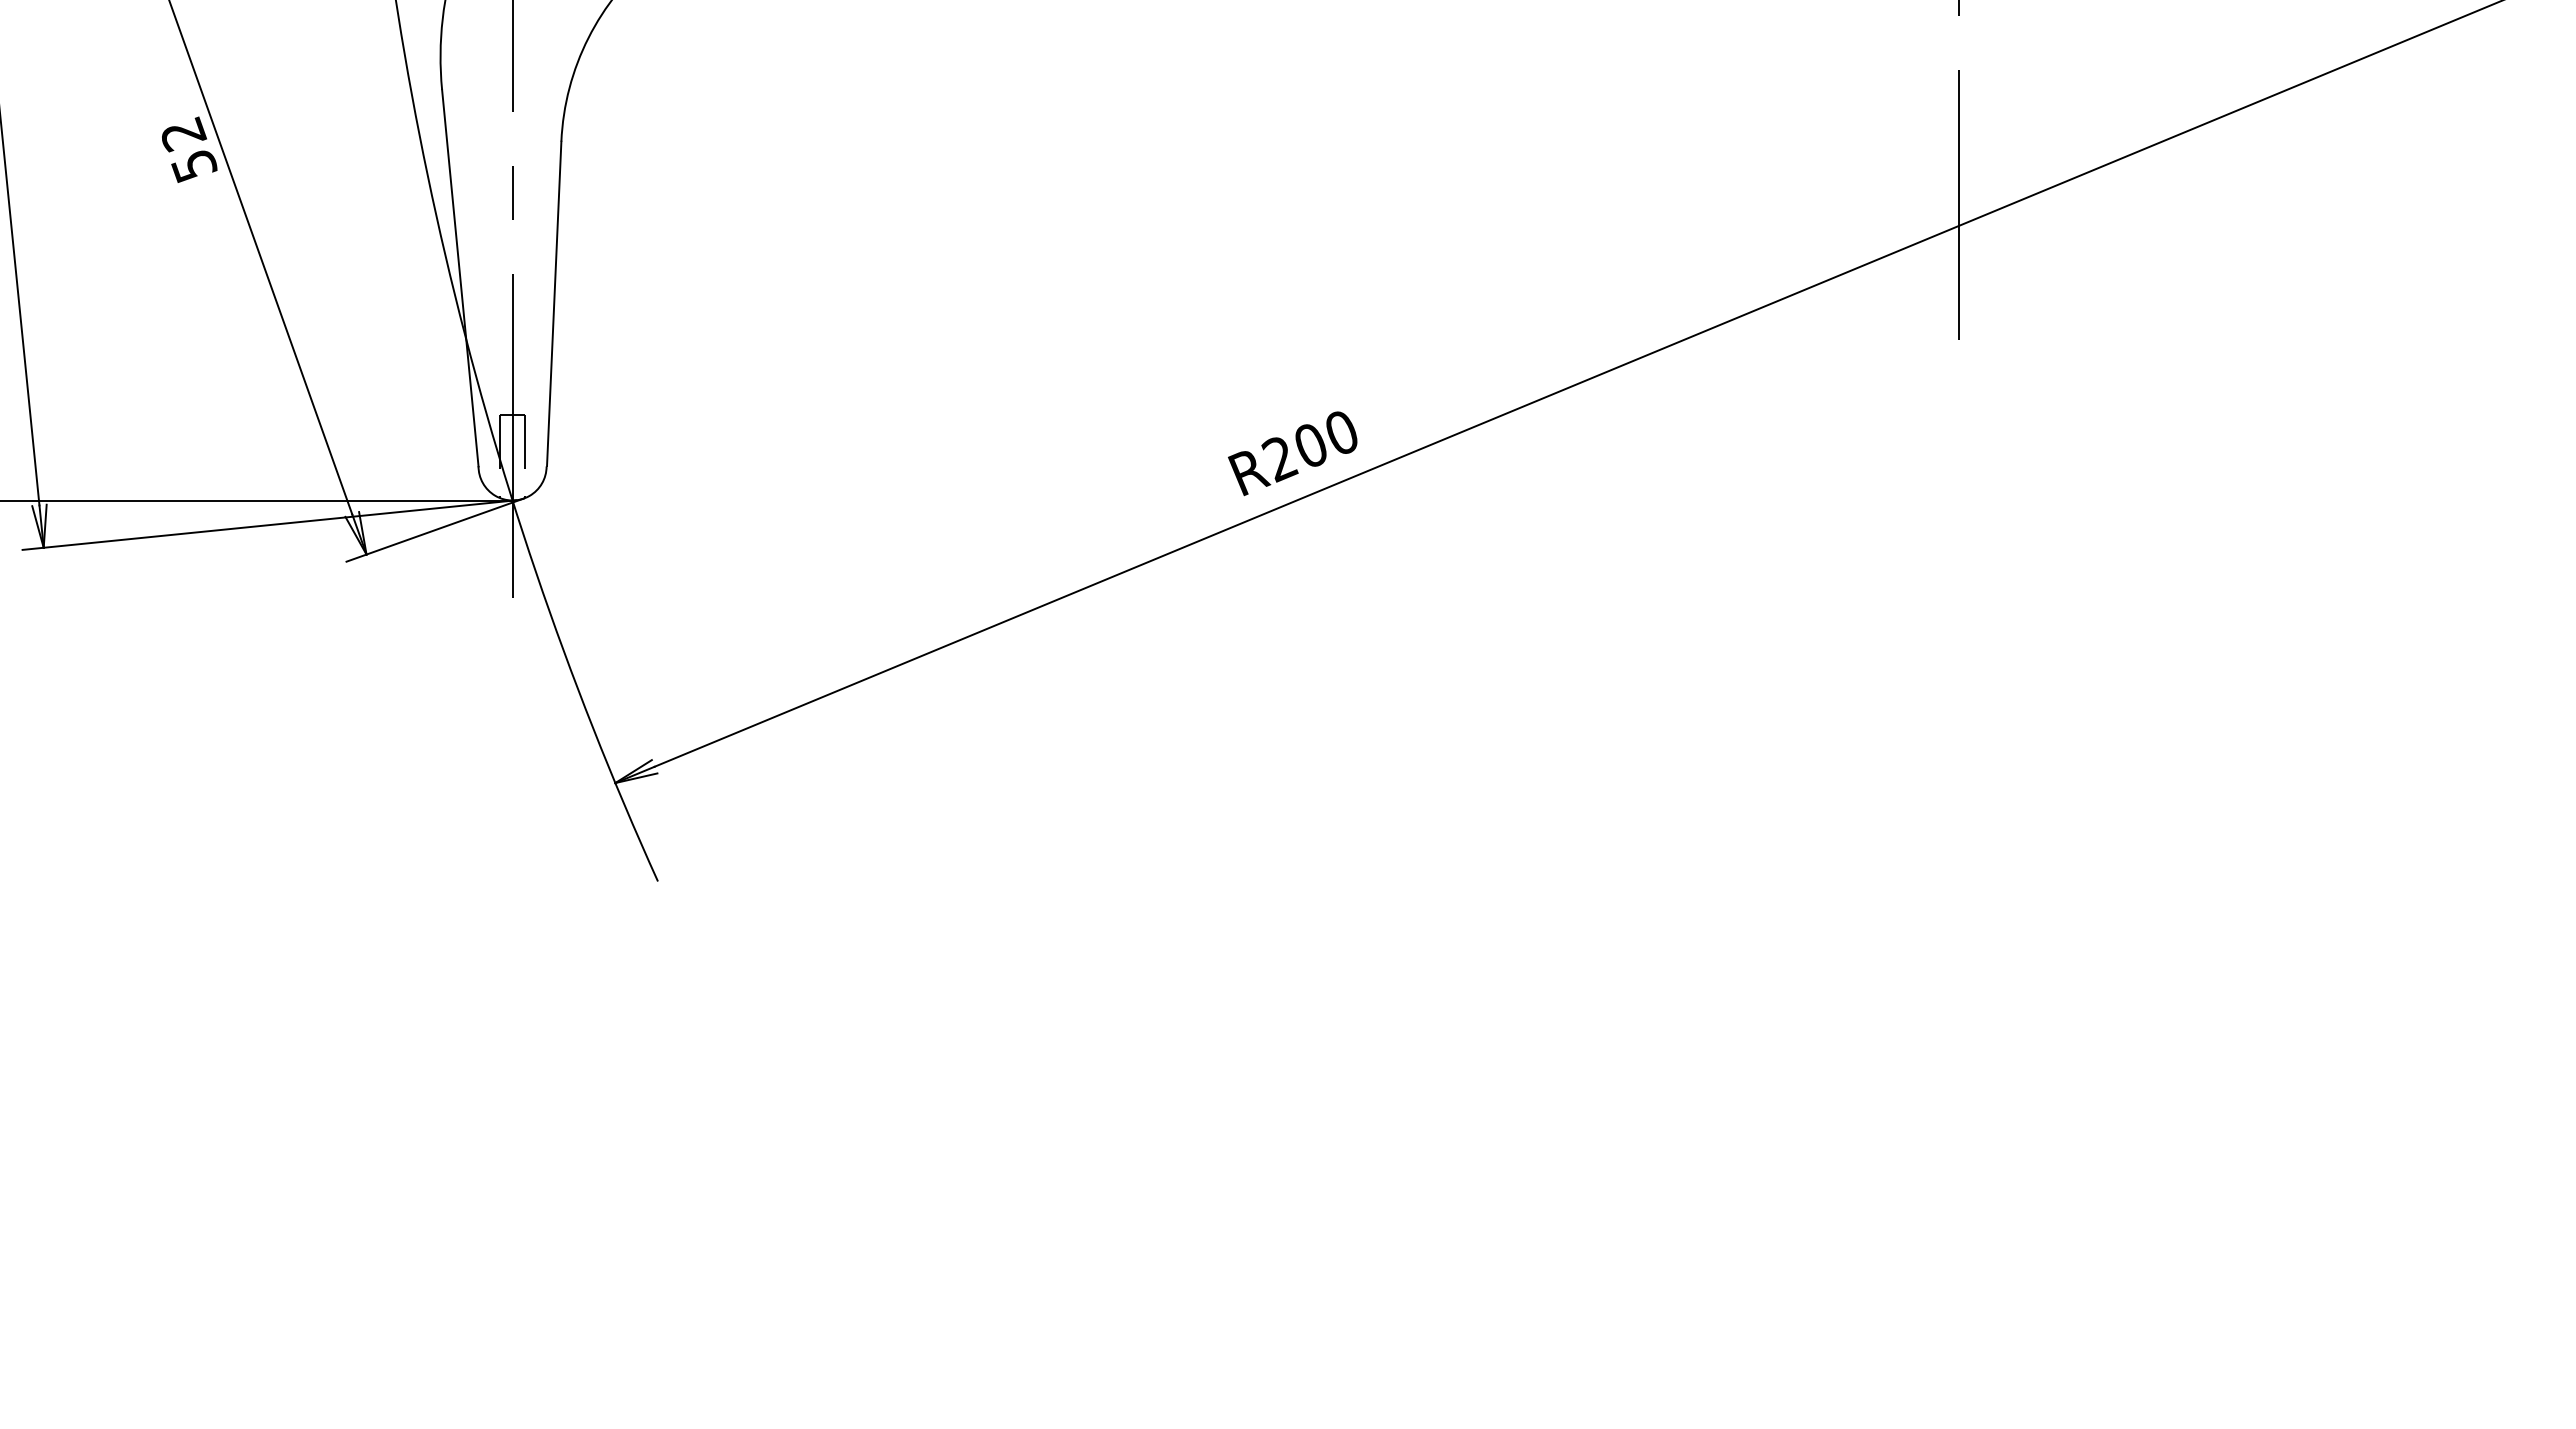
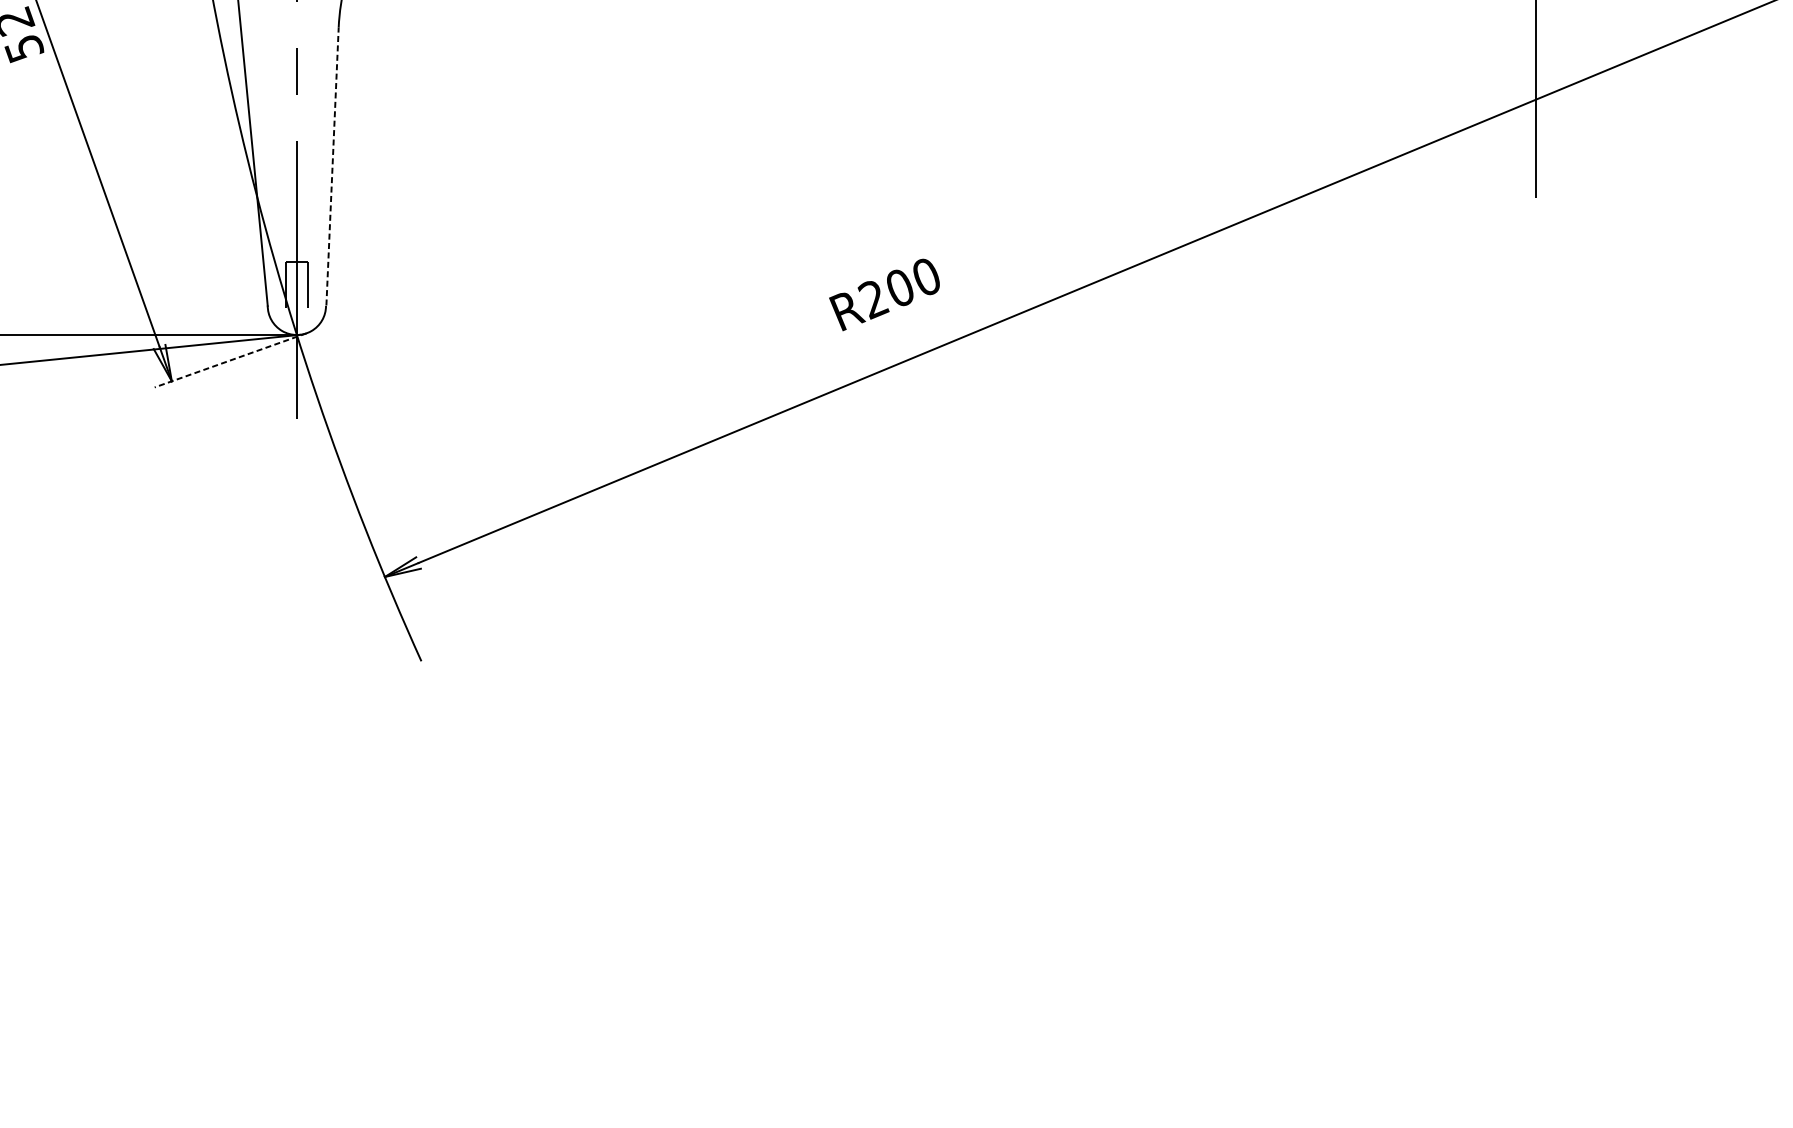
line: (554, 303) -> (332, 166), solid -> dashed
text: (1292, 453) -> (884, 294), moved
line: (434, 530) -> (230, 360), solid -> dashed

